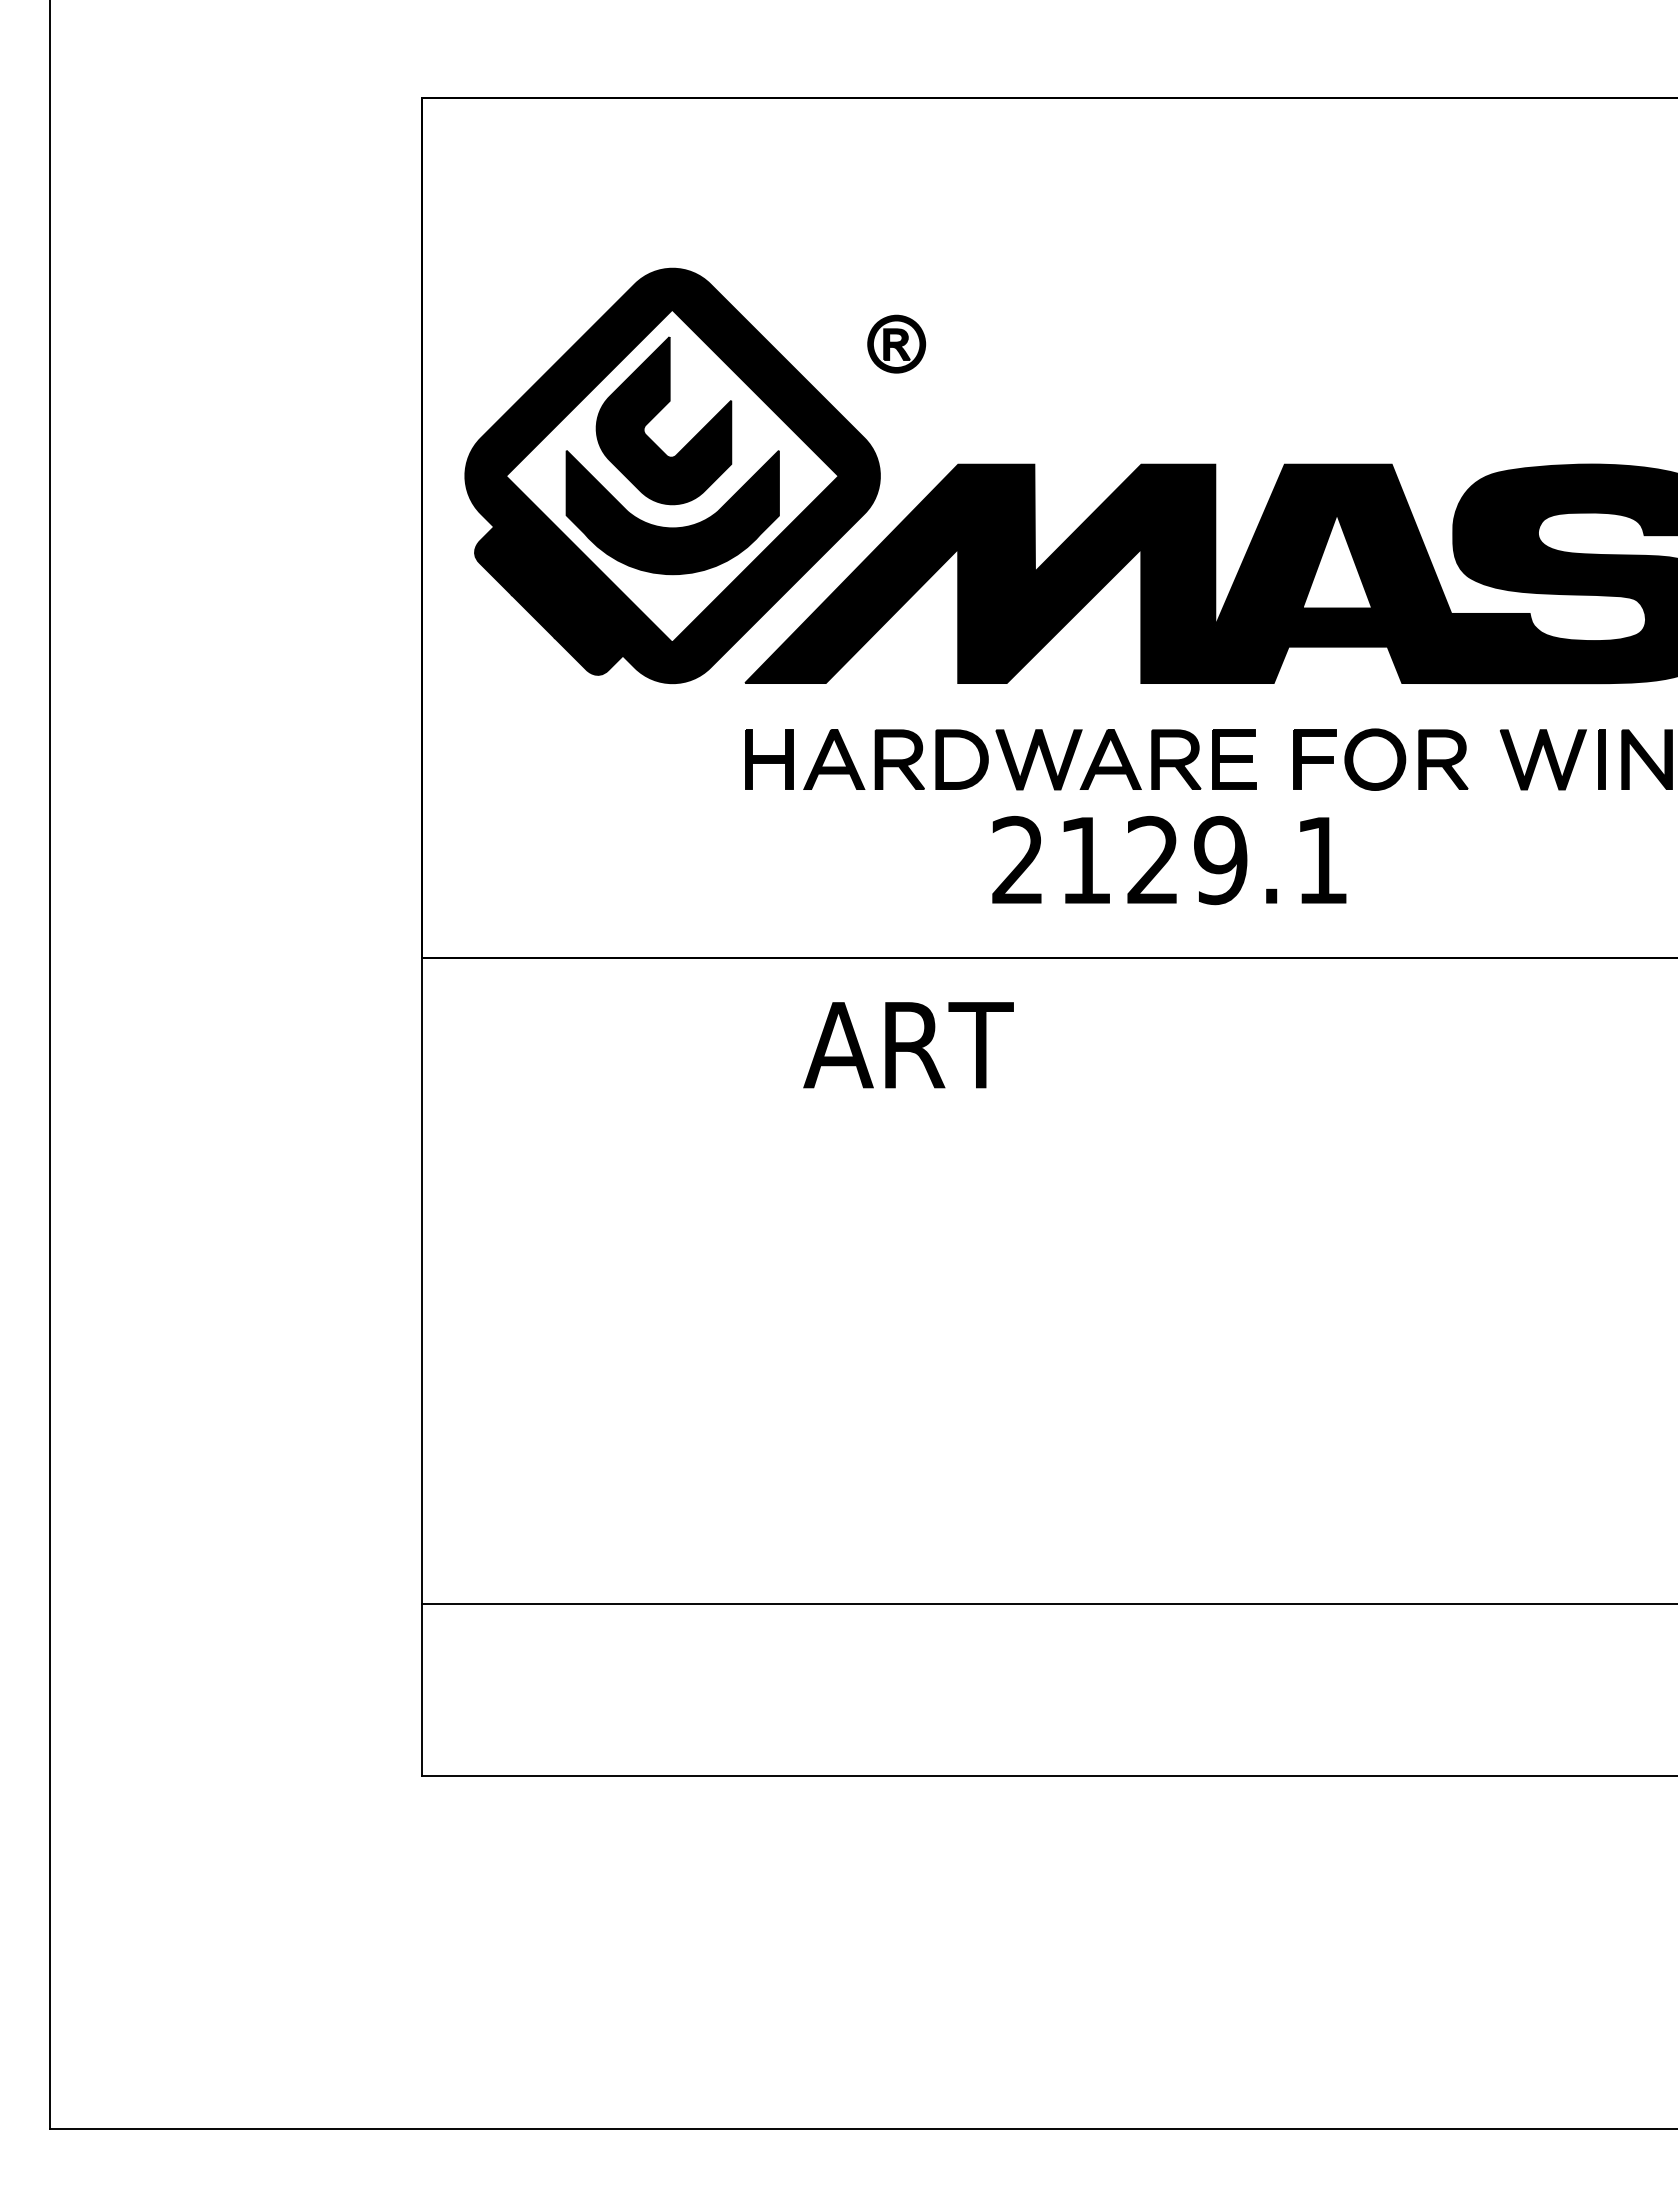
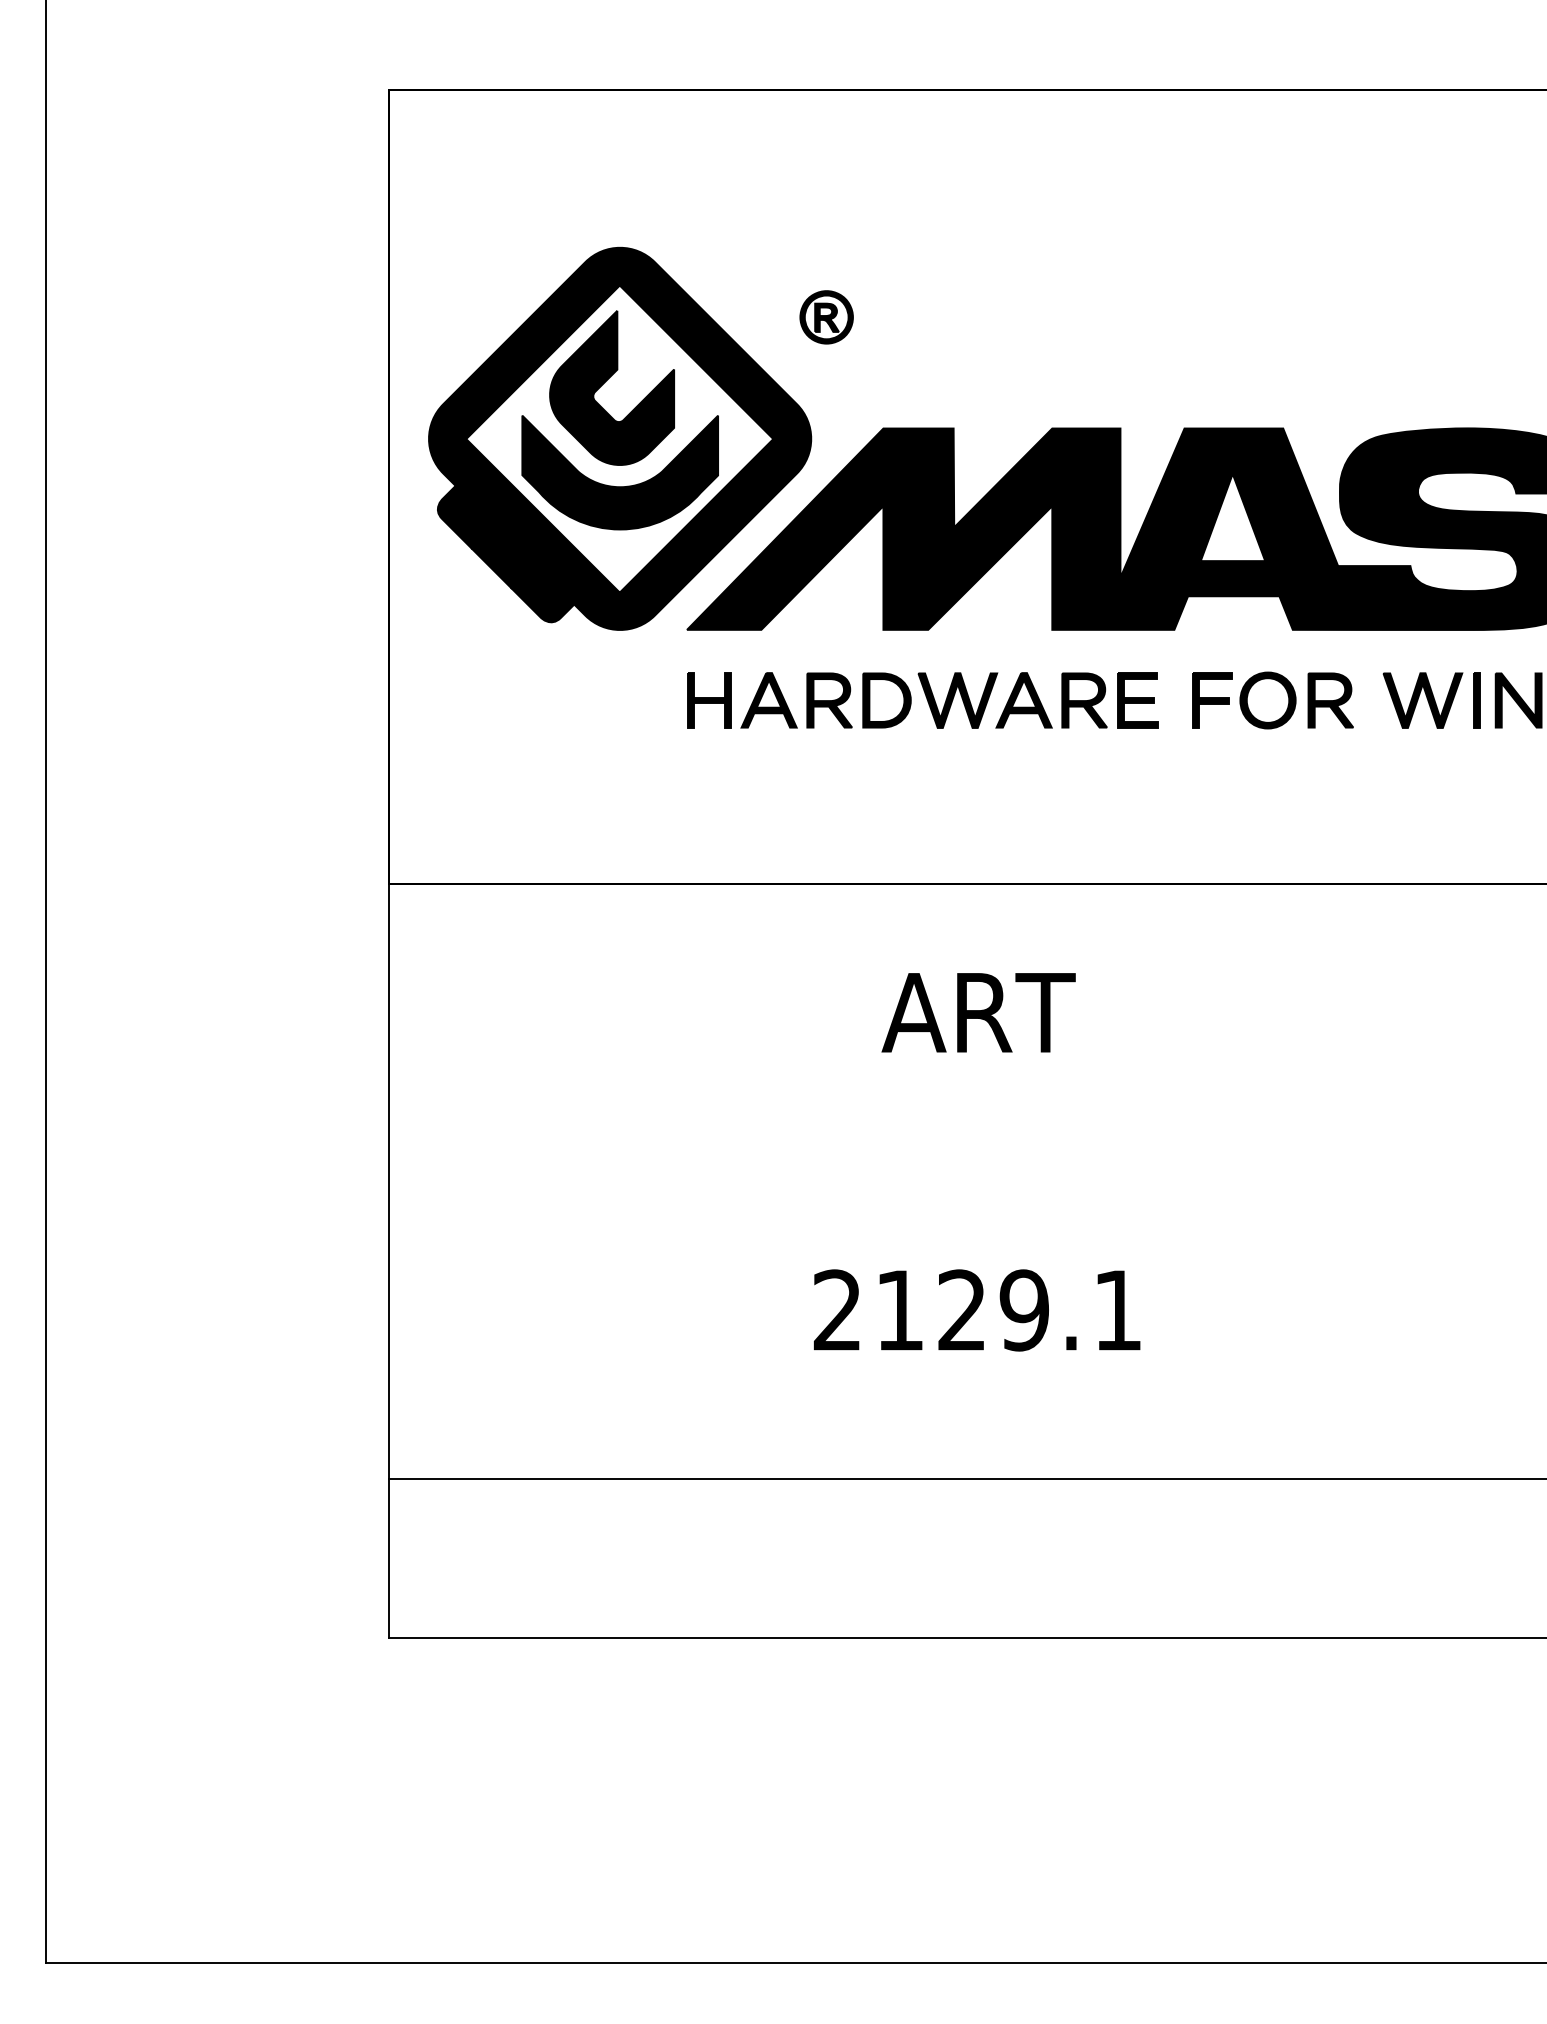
text: (1169, 860) -> (977, 1310), moved
text: (908, 1044) -> (978, 1012), moved

